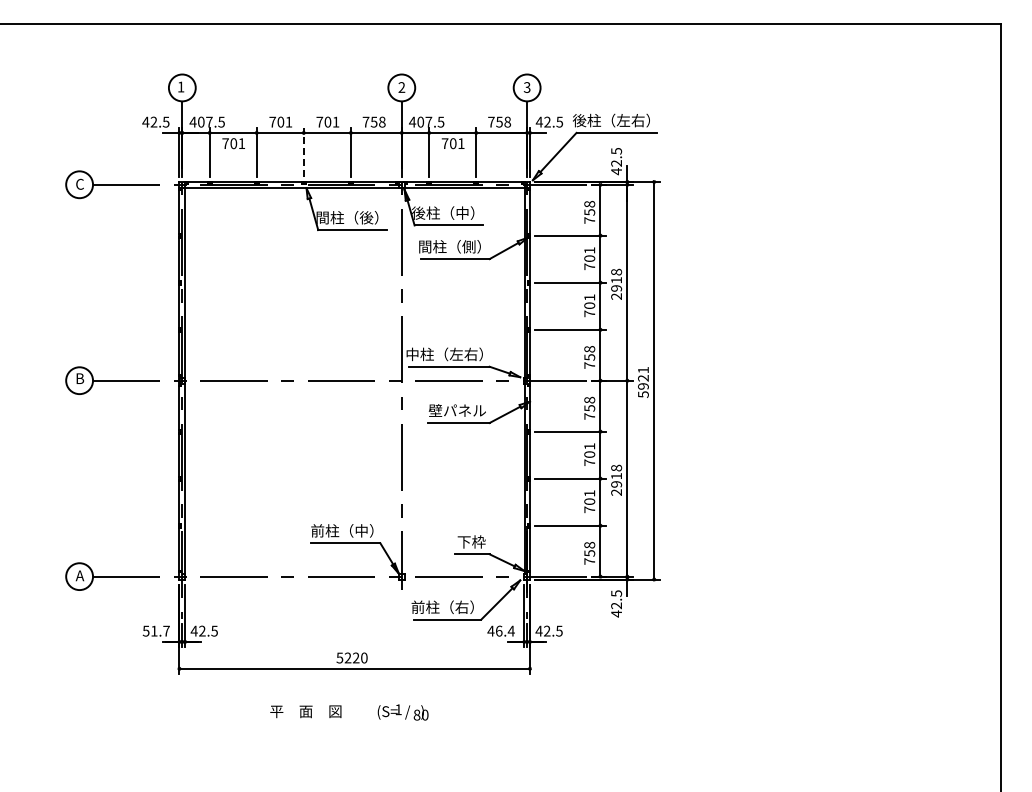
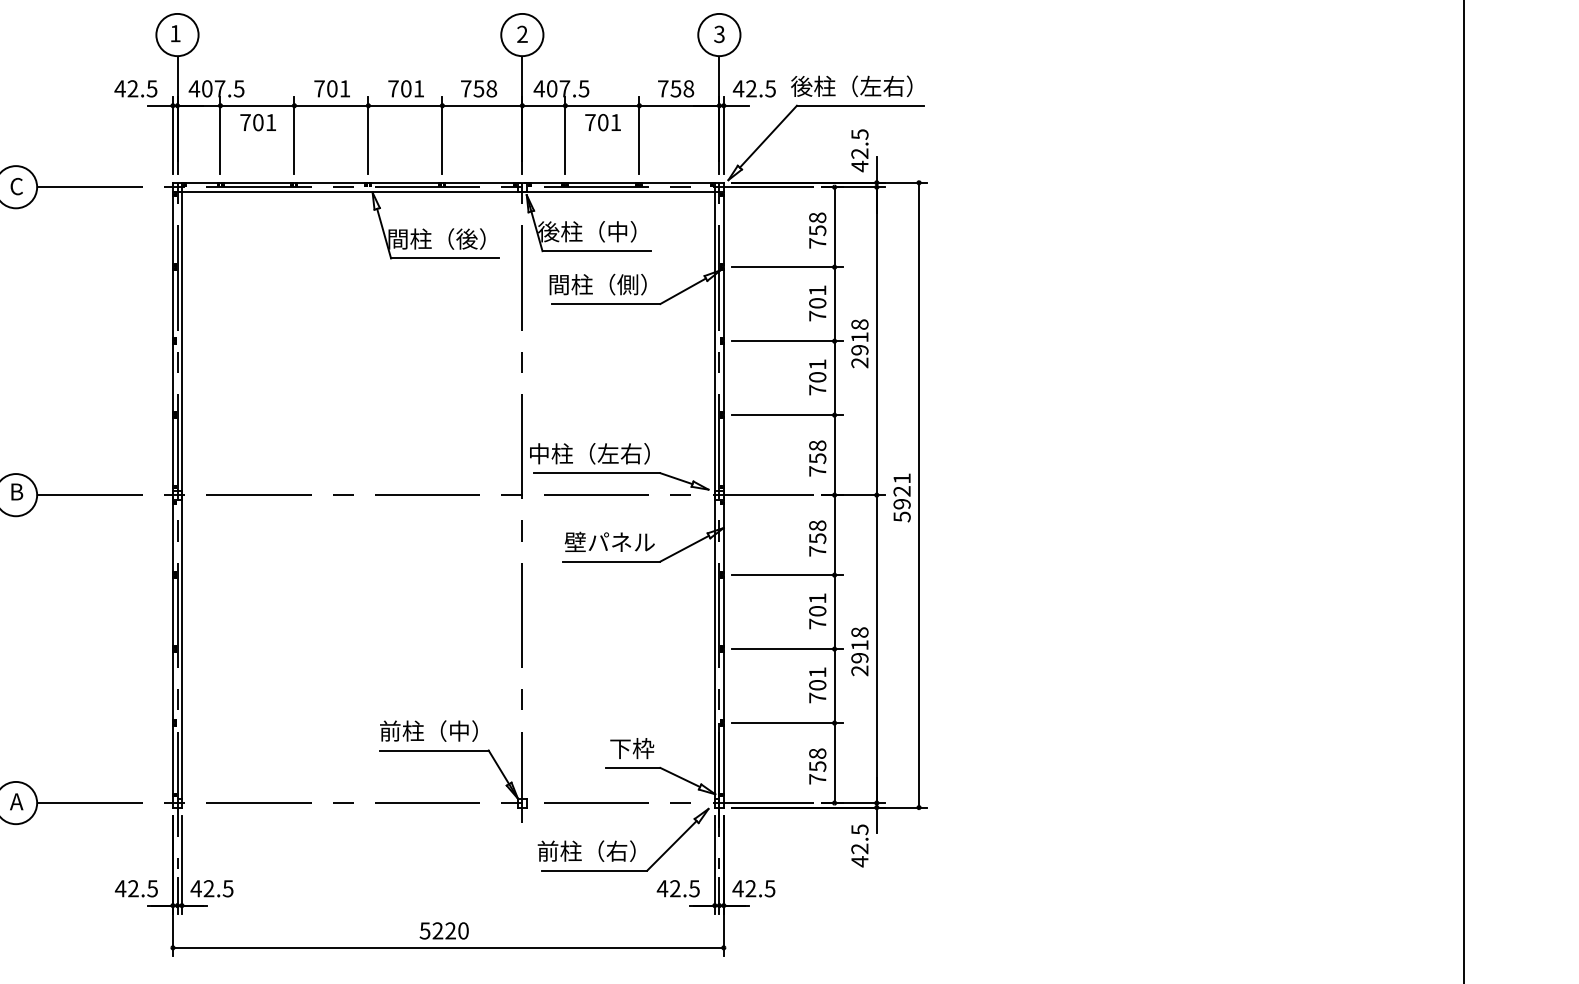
line: (303, 152) -> (367, 136), dashed -> solid
text: (155, 630) -> (135, 887), 51.7 -> 42.5
text: (504, 630) -> (683, 887), 46.4 -> 42.5

